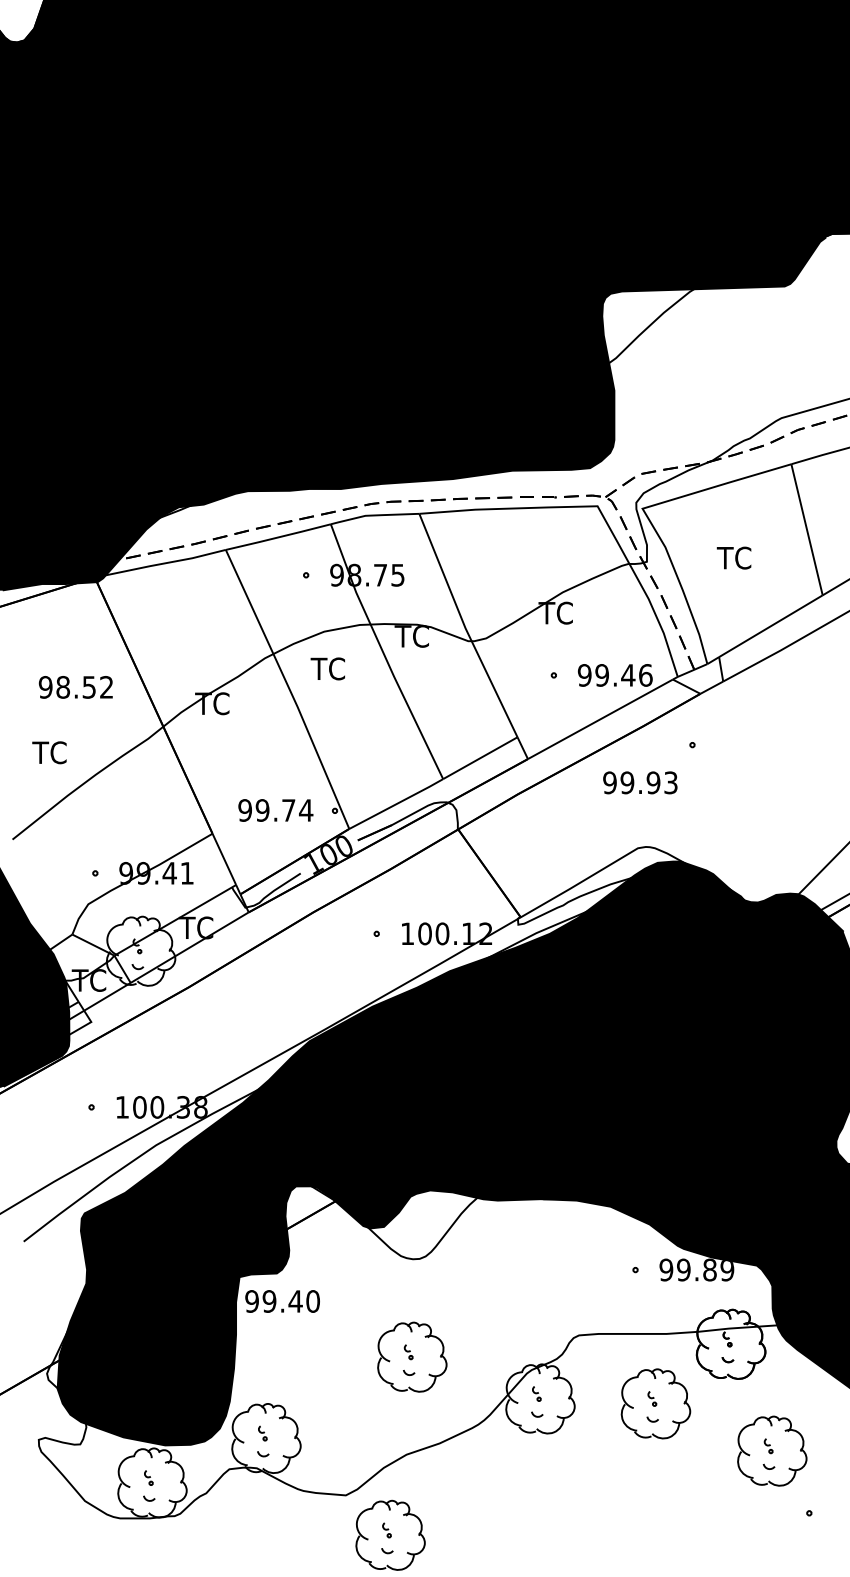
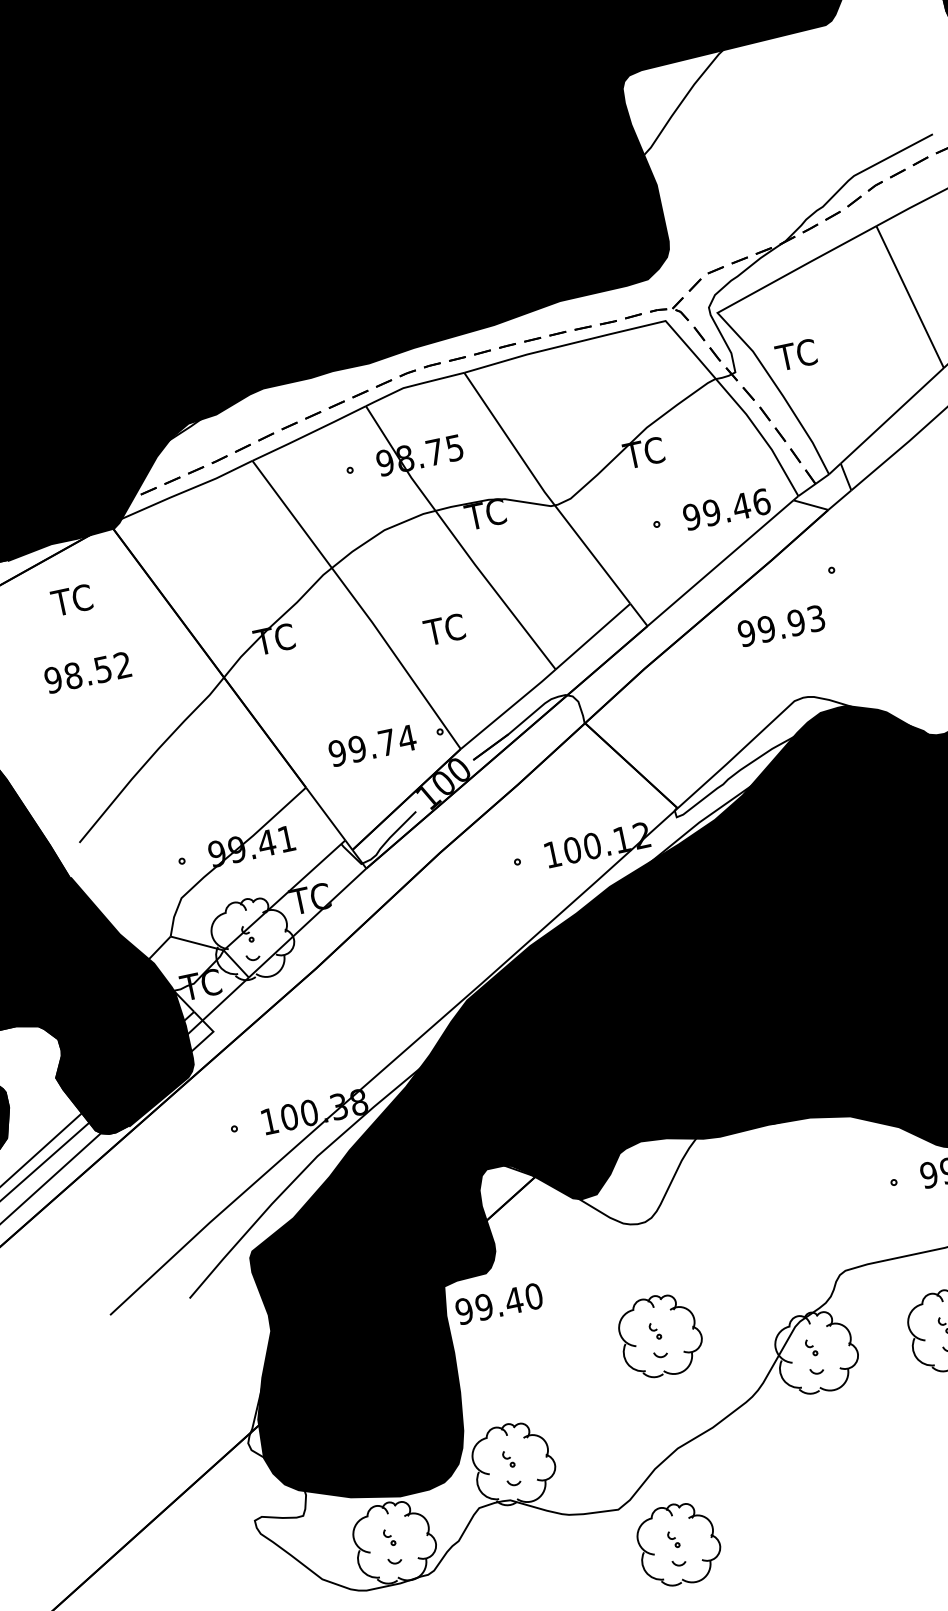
text: (733, 557) -> (795, 354), moved
text: (327, 668) -> (443, 629), moved
text: (75, 687) -> (87, 672), moved
text: (49, 752) -> (71, 600), moved

